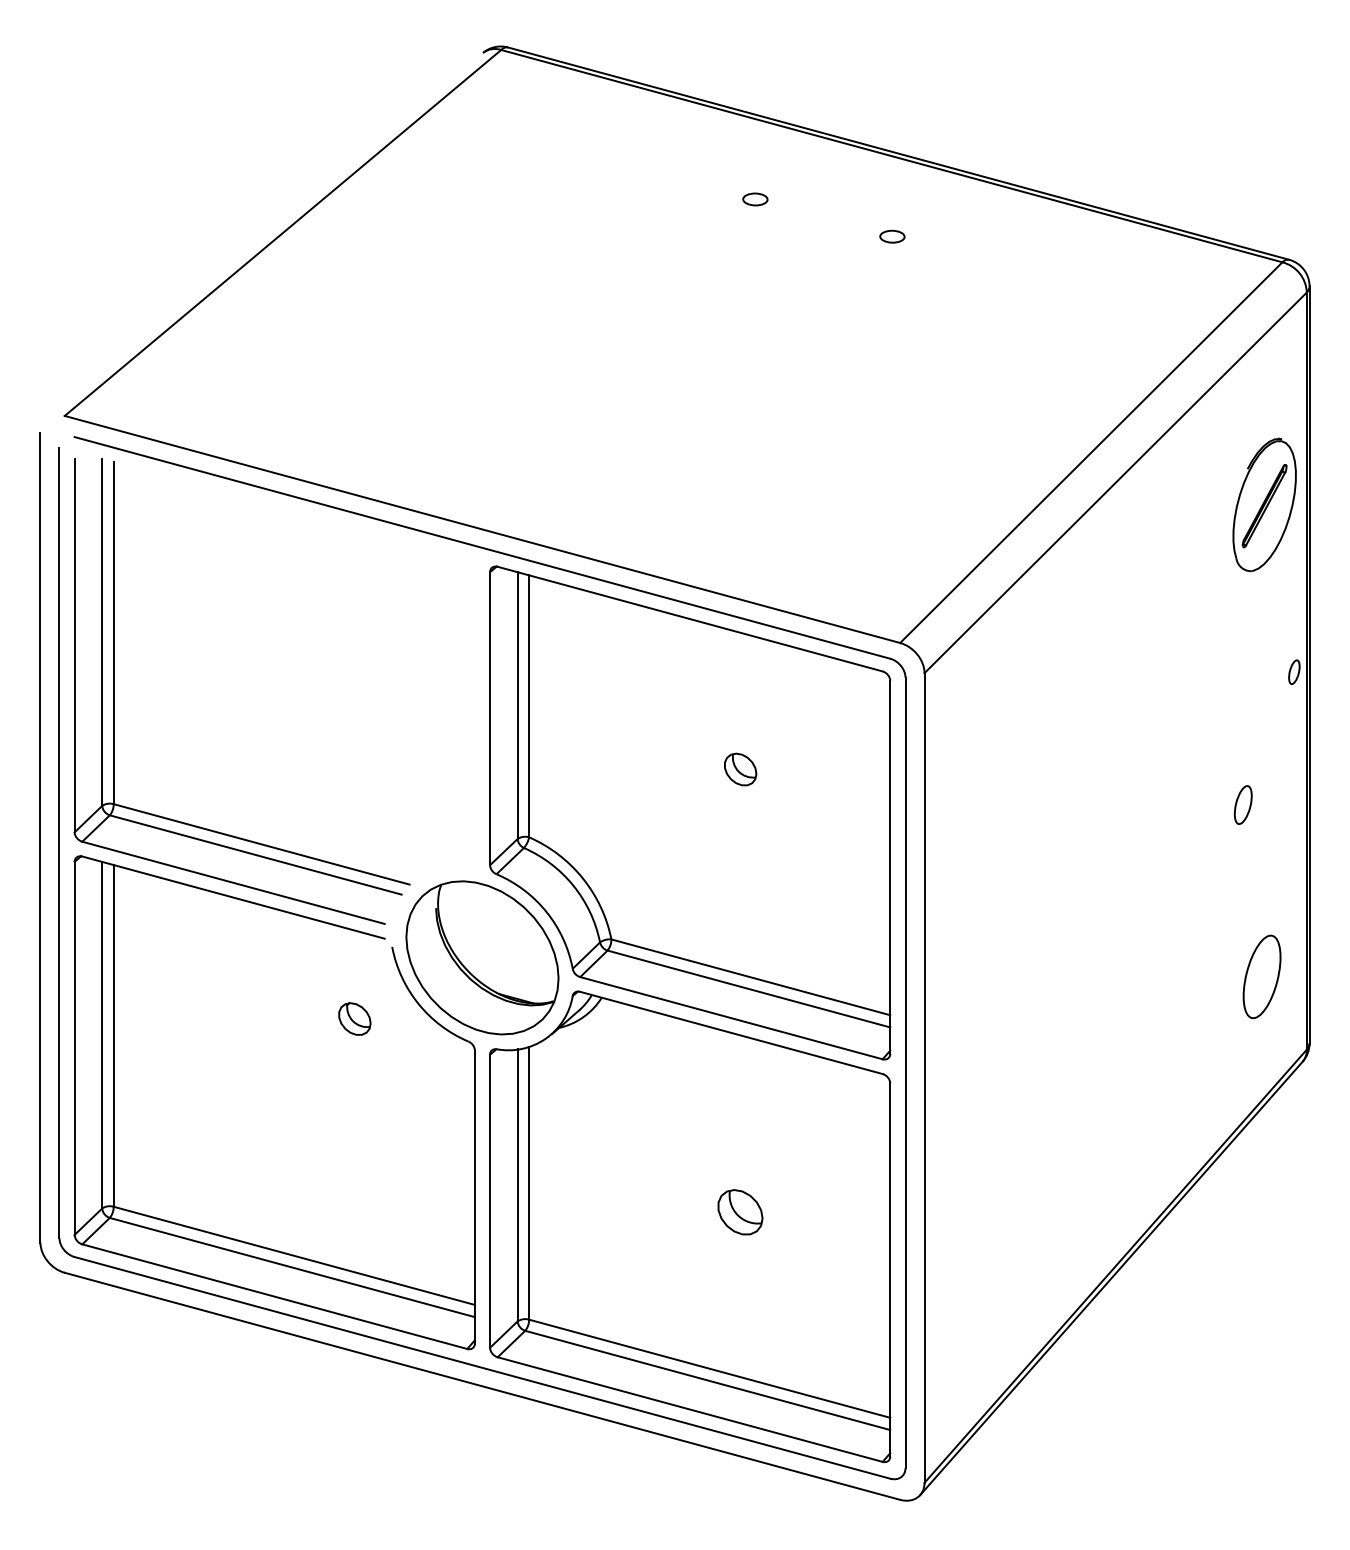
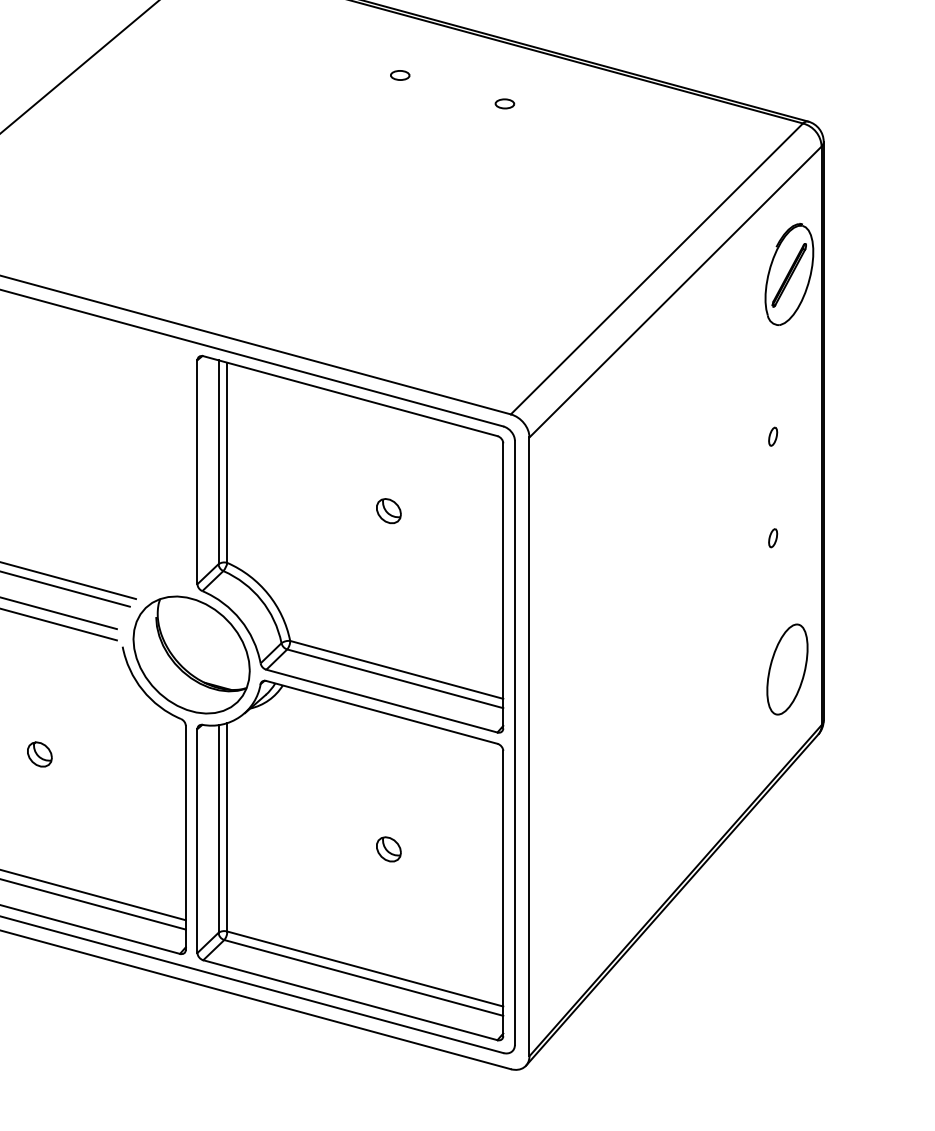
part: (1264, 504) -> (789, 274), moved
part: (1294, 671) -> (773, 436), moved
part: (1243, 804) -> (773, 537), size x0.62
part: (1261, 976) -> (786, 669), size x1.43
part: (354, 1018) -> (39, 754), moved
part: (740, 1211) -> (388, 848), size x0.71

